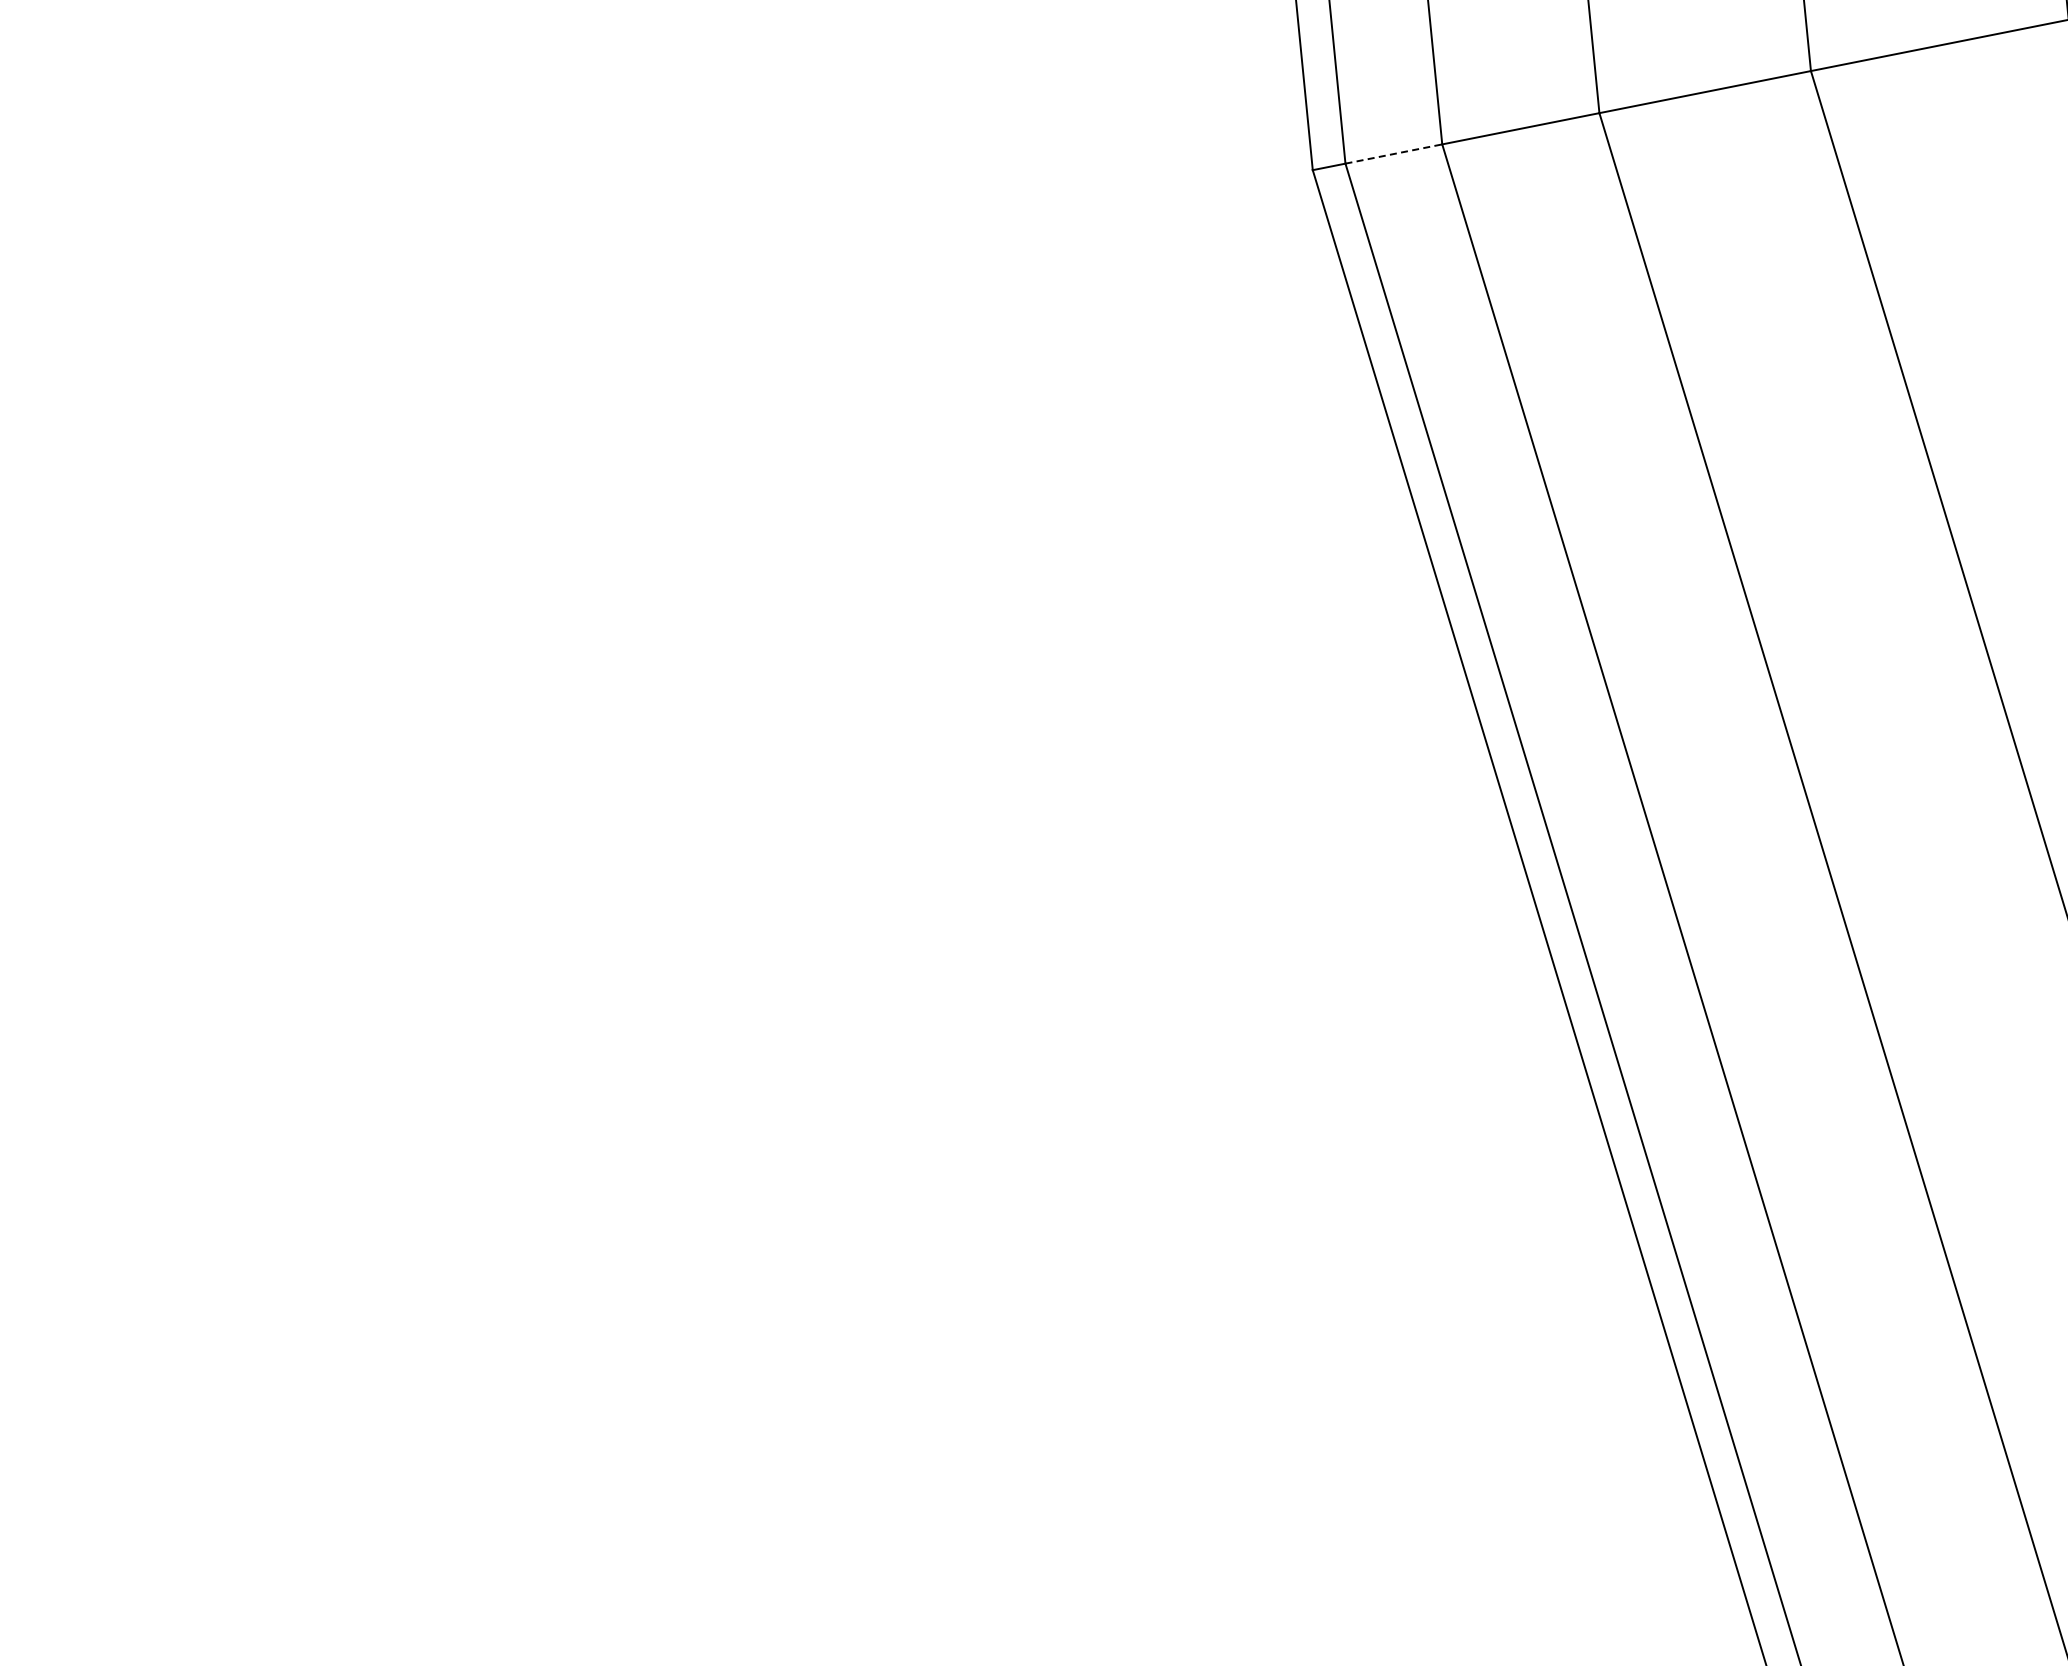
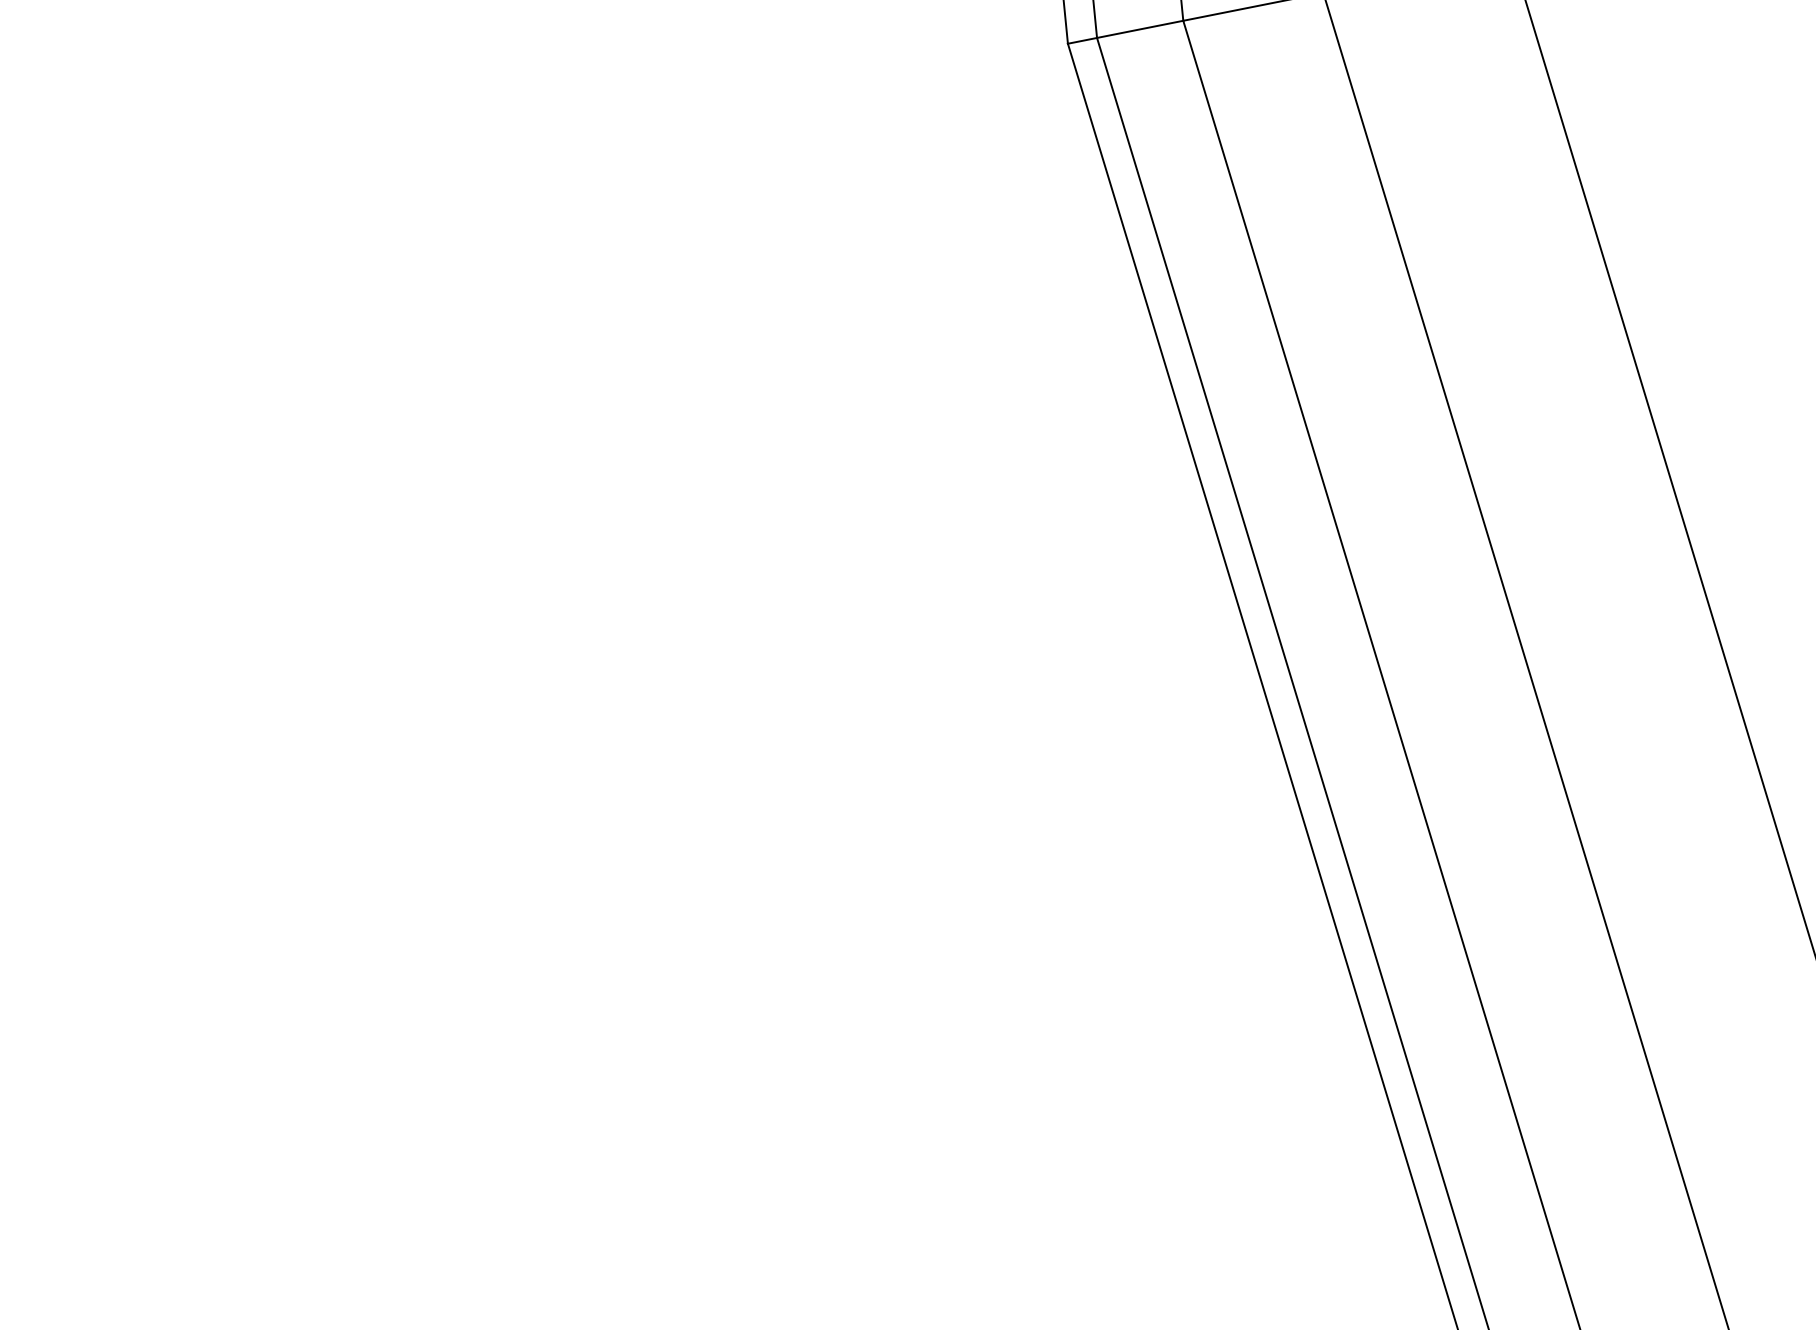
line: (1394, 153) -> (1140, 28), dashed -> solid

